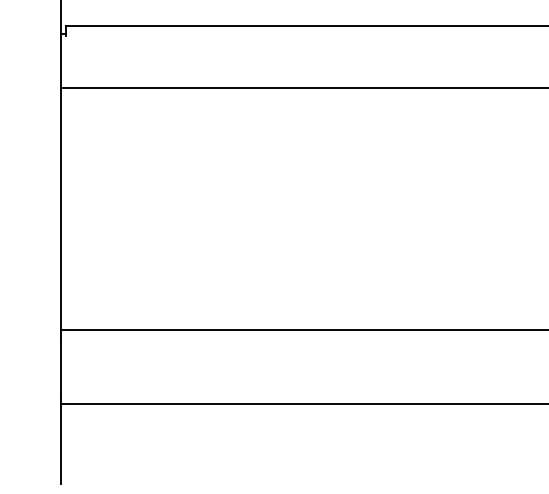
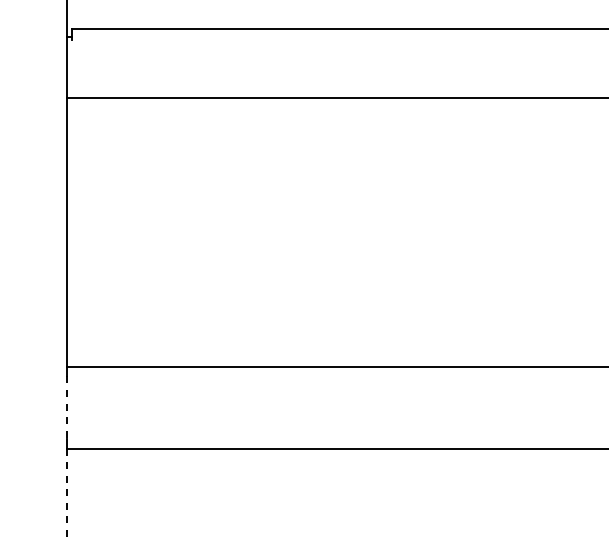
line: (61, 368) -> (67, 408), solid -> dashed
line: (61, 444) -> (67, 493), solid -> dashed

